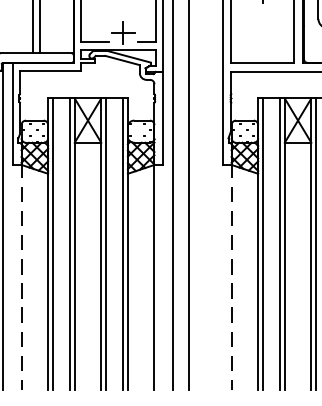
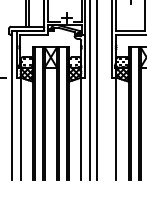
line: (21, 276) -> (20, 128), dashed -> solid
line: (231, 276) -> (116, 128), dashed -> solid

